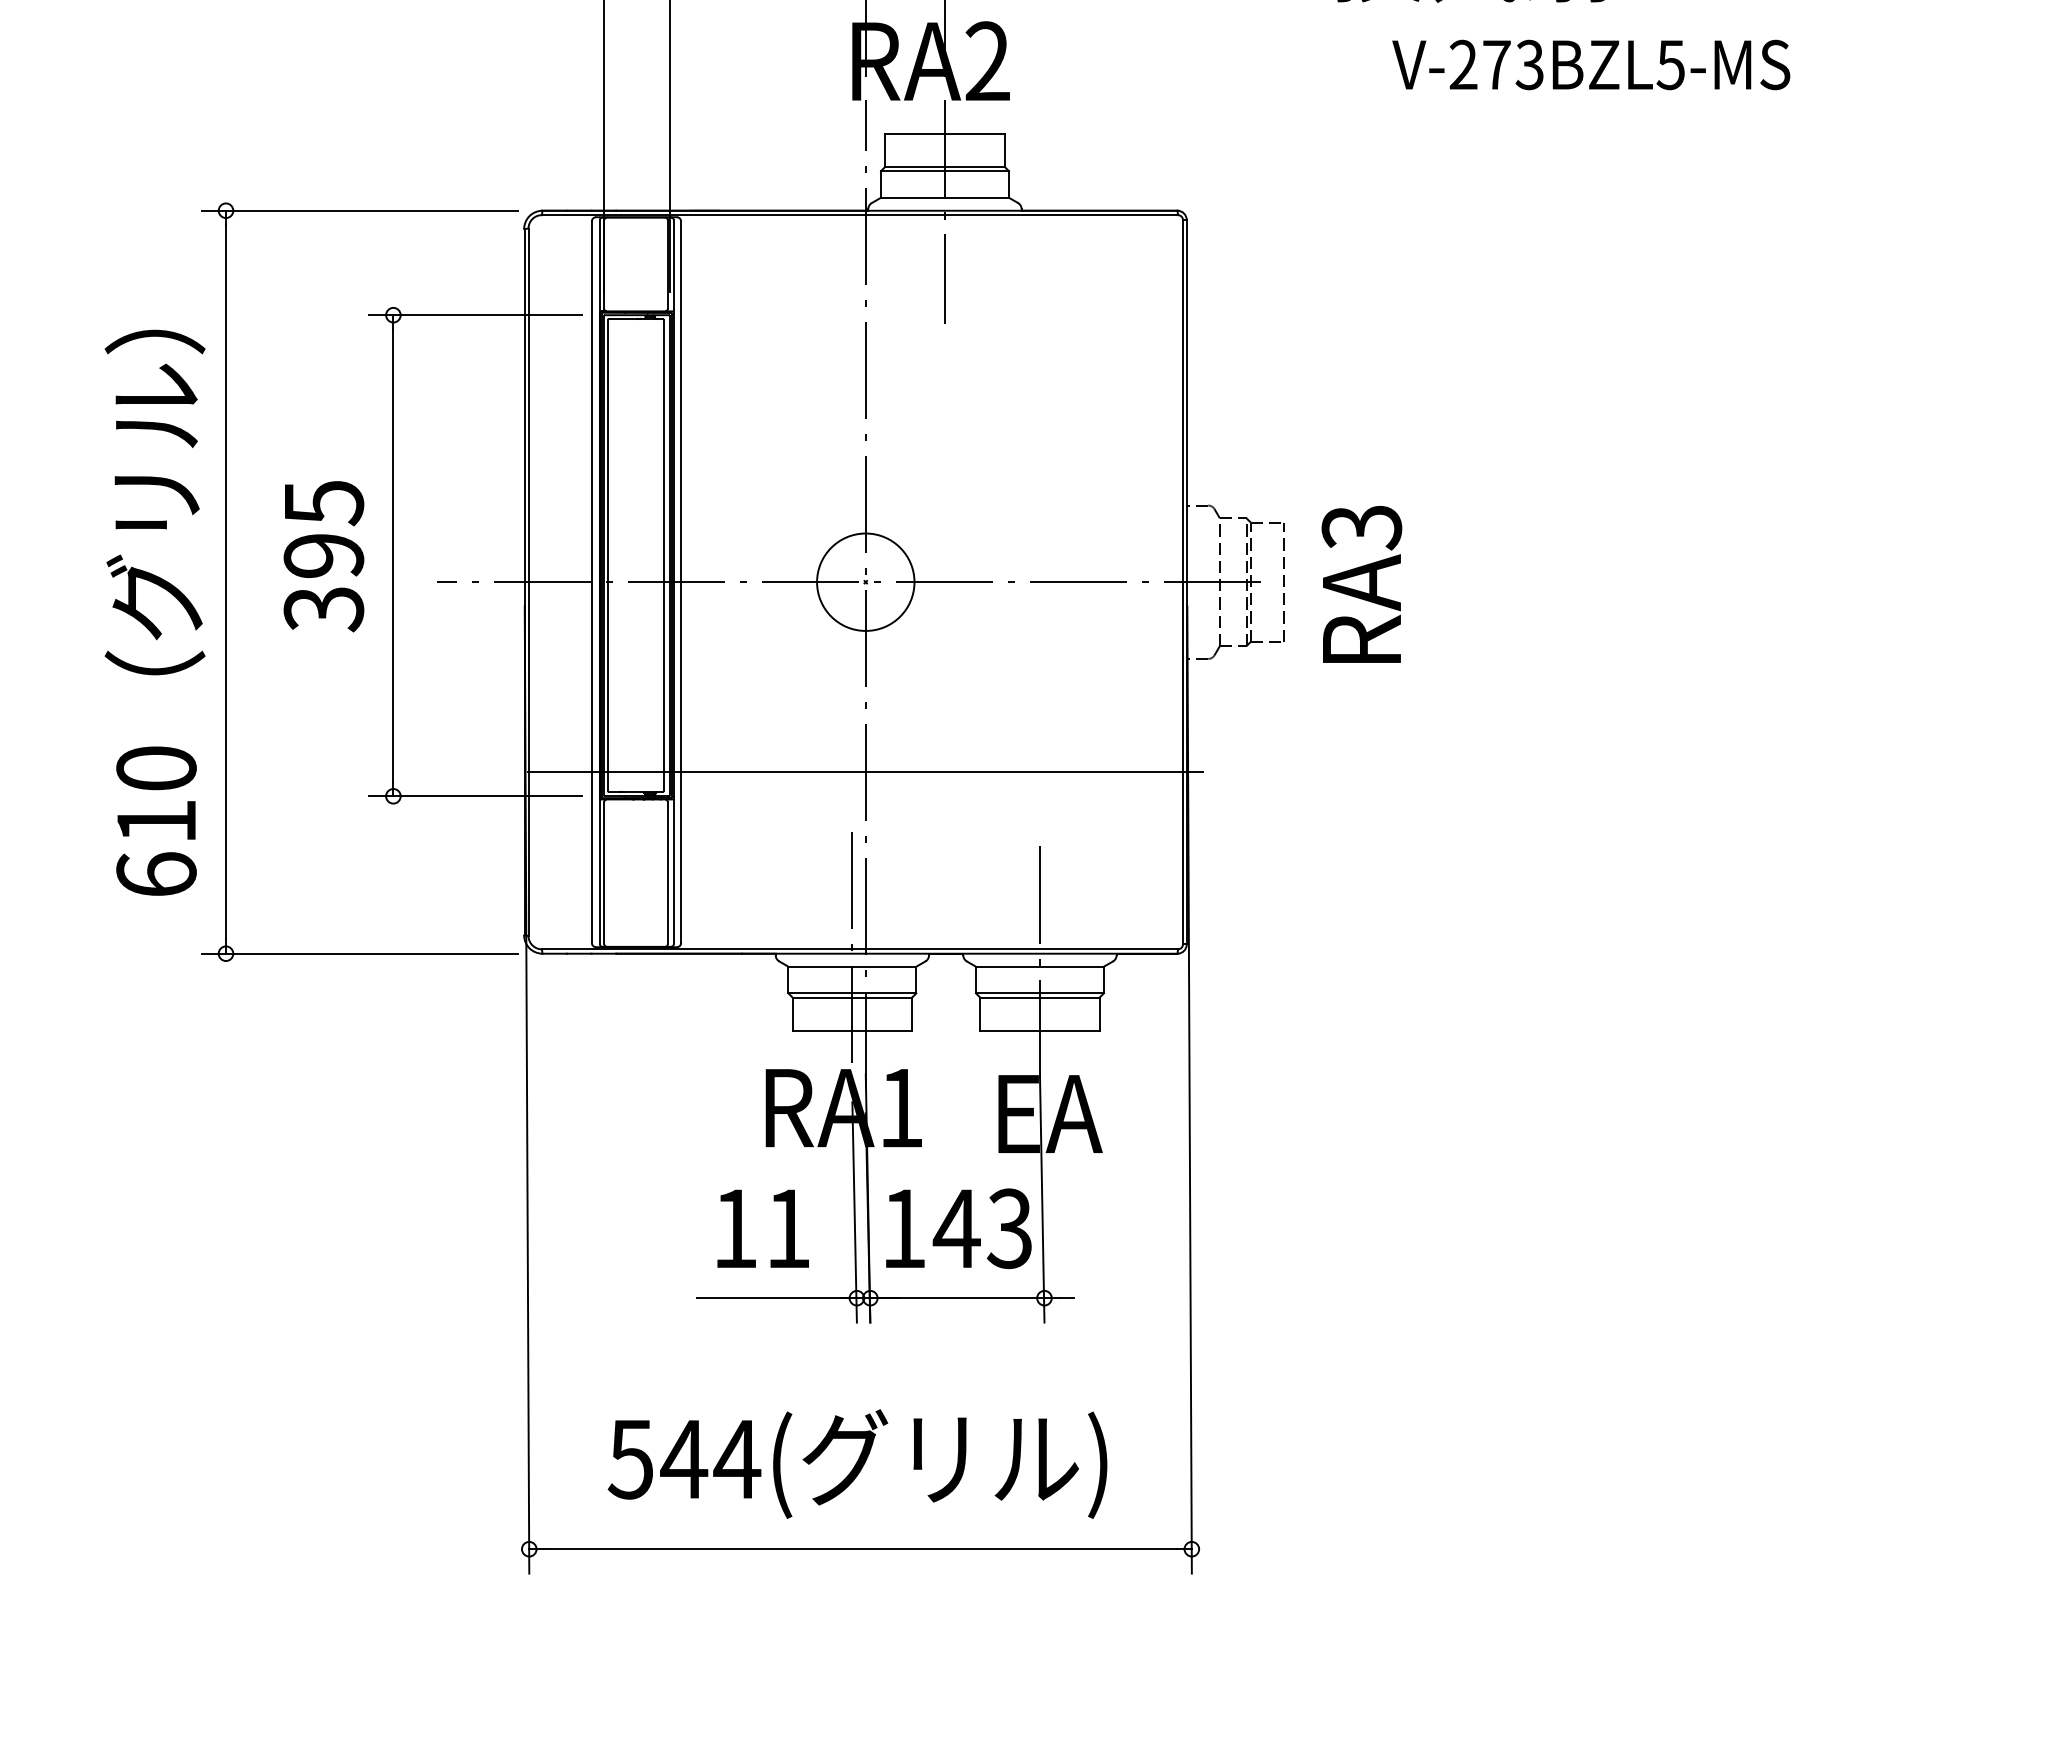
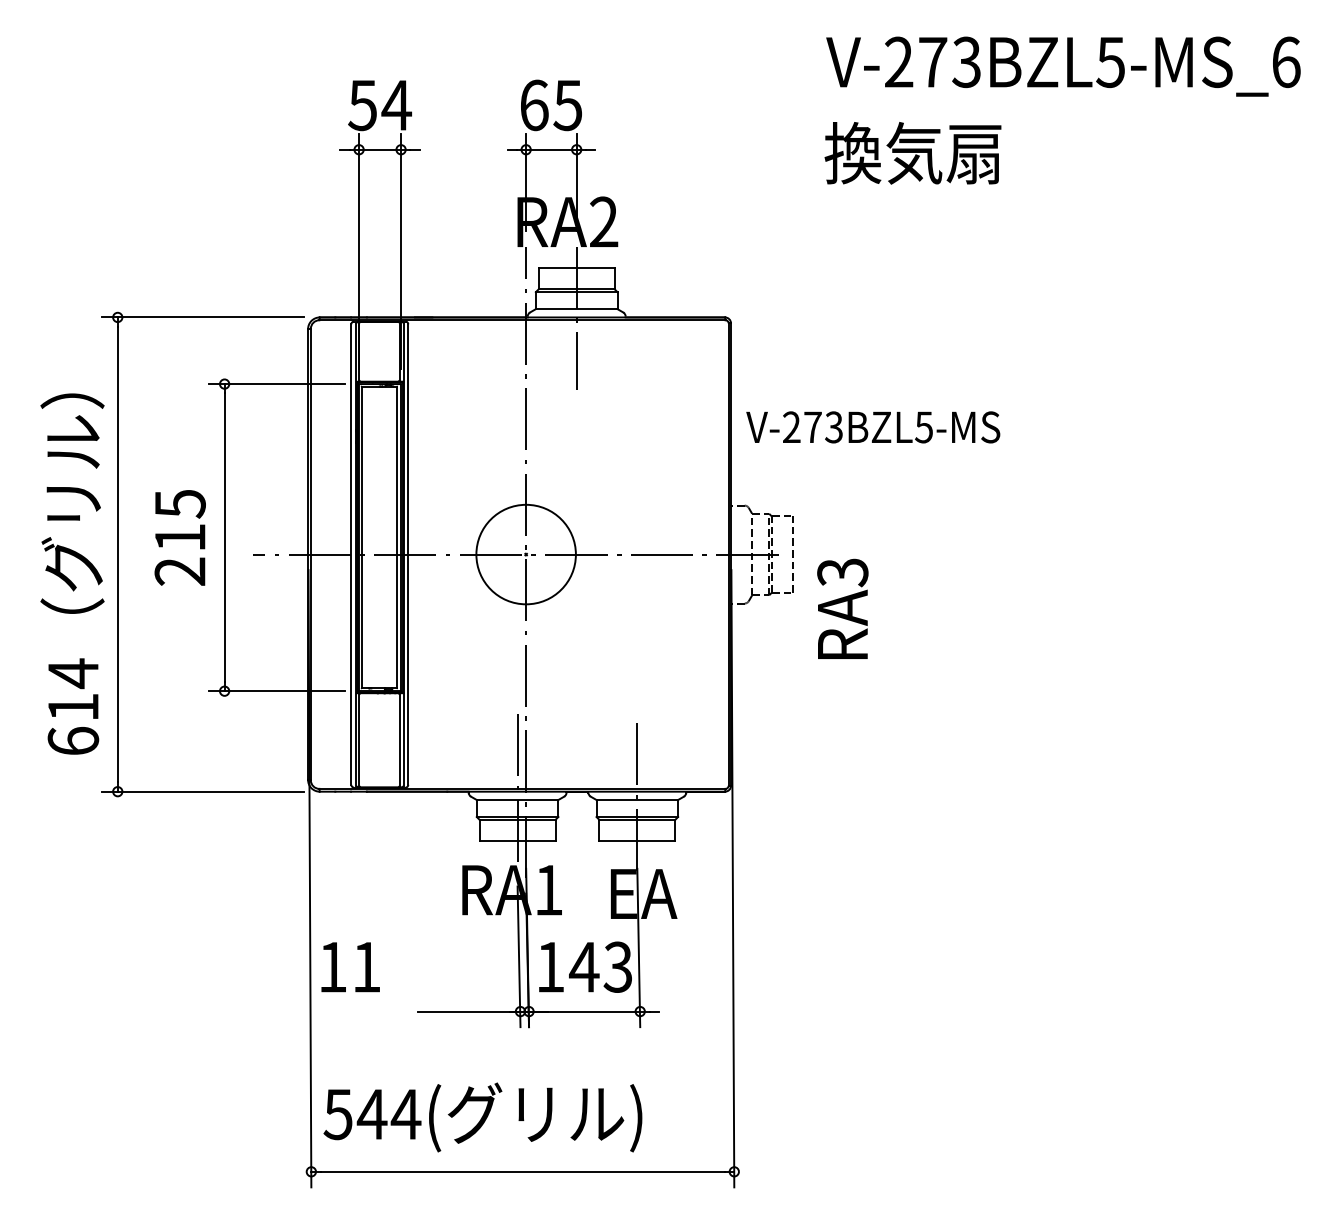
text: (1591, 65) -> (873, 427), moved
circle: (866, 582) -> (526, 554), size x1.6
text: (322, 583) -> (179, 555), 395 -> 215
text: (1361, 583) -> (842, 608), moved
text: (156, 768) -> (73, 673), 610 -> 614
line: (864, 771) -> (525, 675), removed
text: (762, 1229) -> (350, 967), moved
text: (856, 1464) -> (482, 1117), moved

